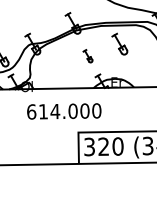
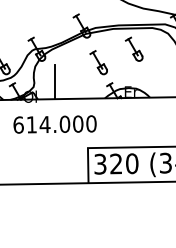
part: (87, 56) -> (98, 62), size x1.67
line: (49, 73) -> (55, 82), added
text: (63, 111) -> (54, 124), moved

